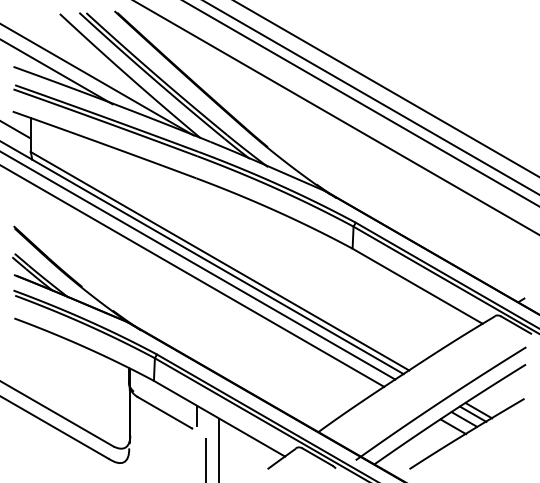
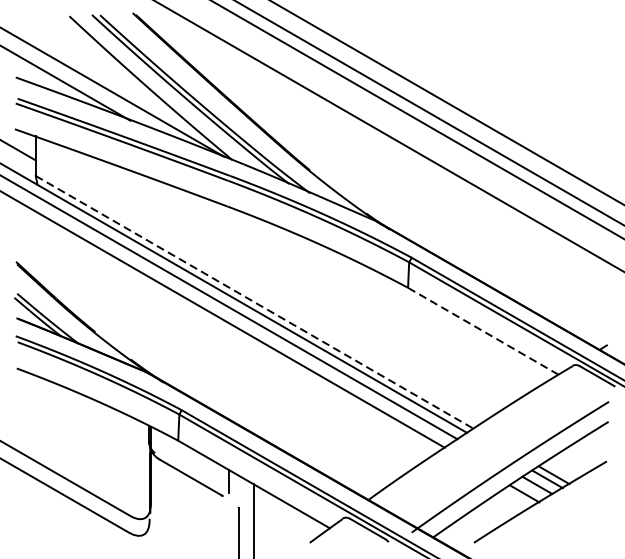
line: (220, 261) -> (255, 302), solid -> dashed
line: (417, 286) -> (483, 331), solid -> dashed

